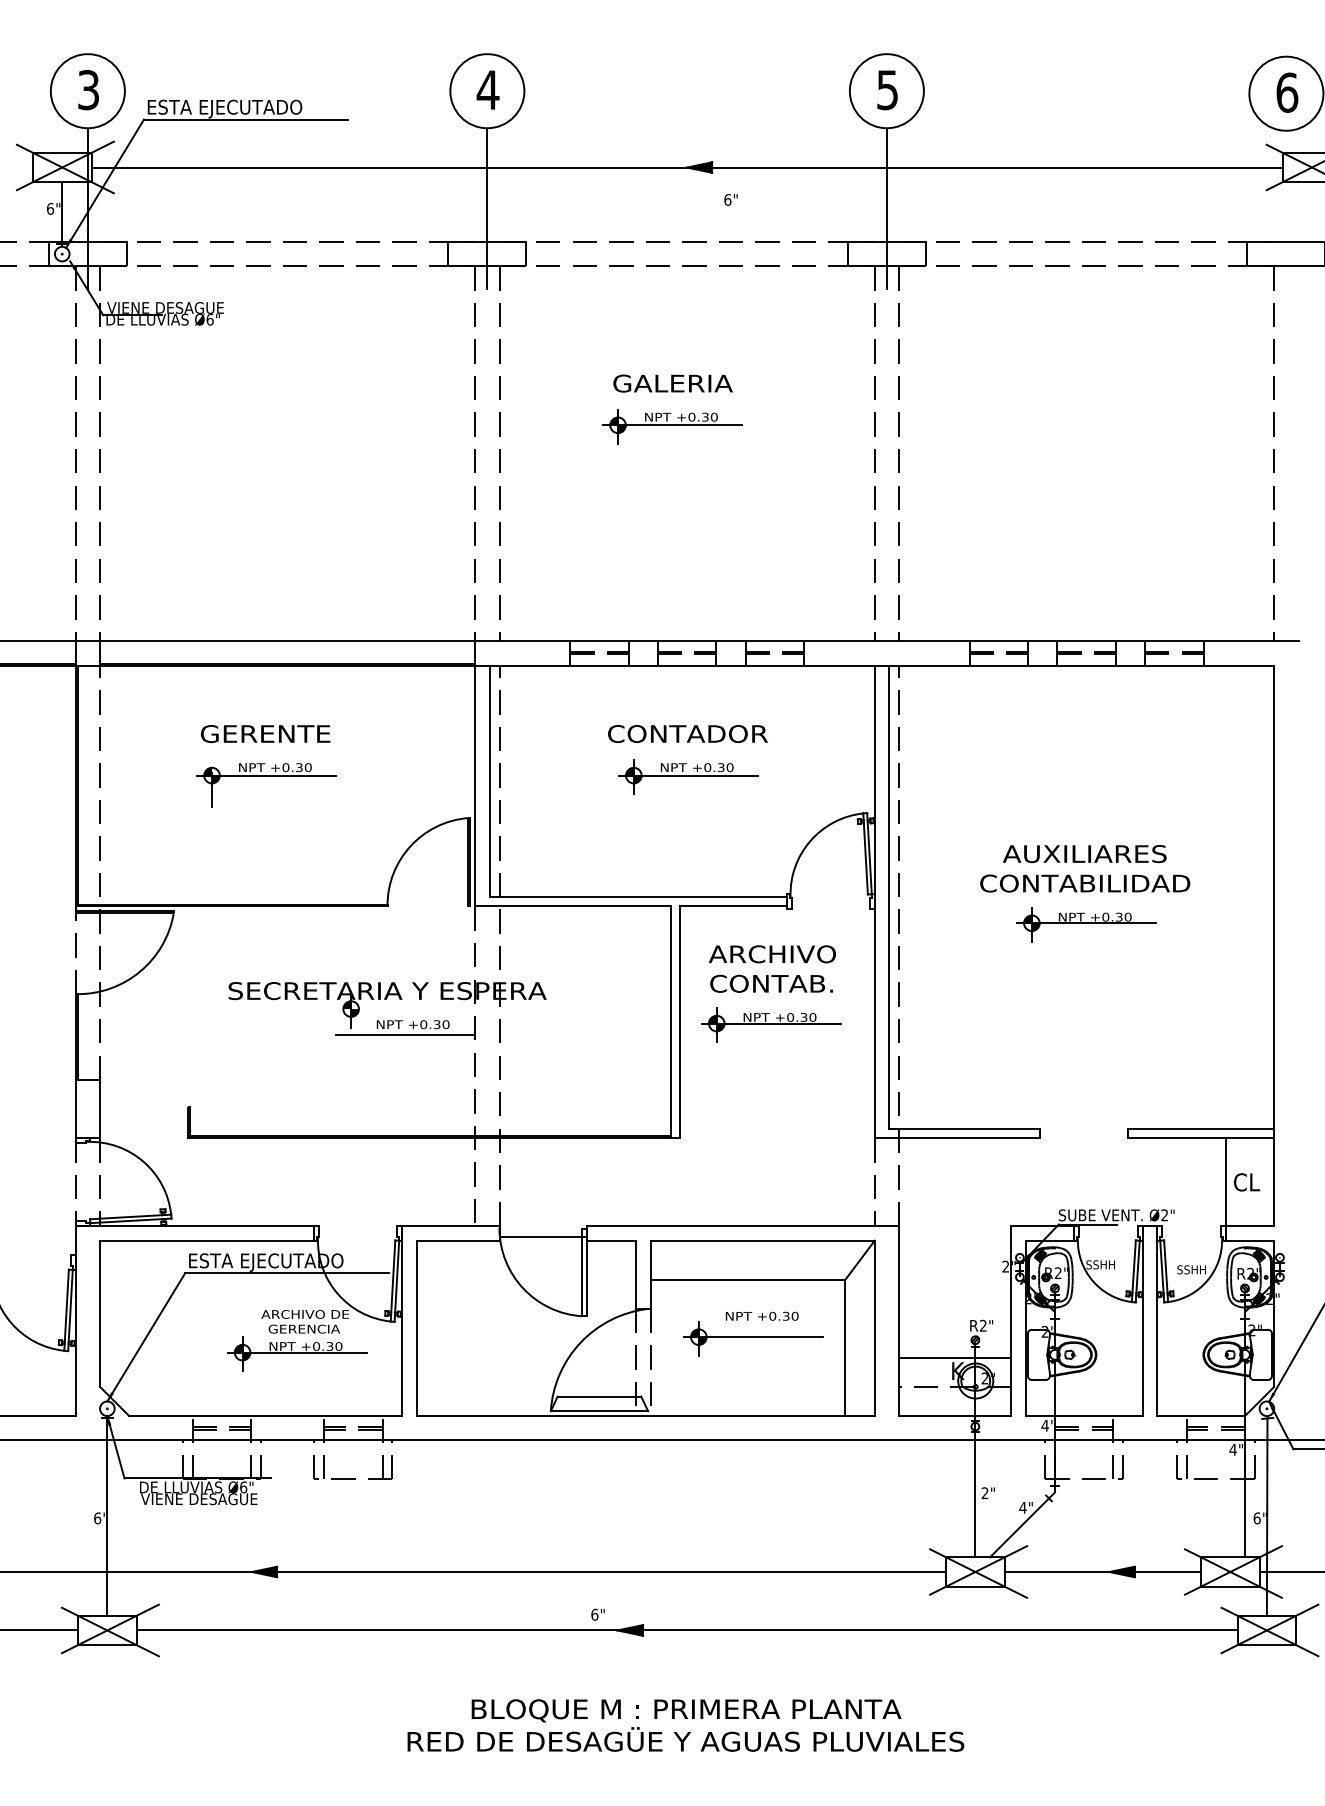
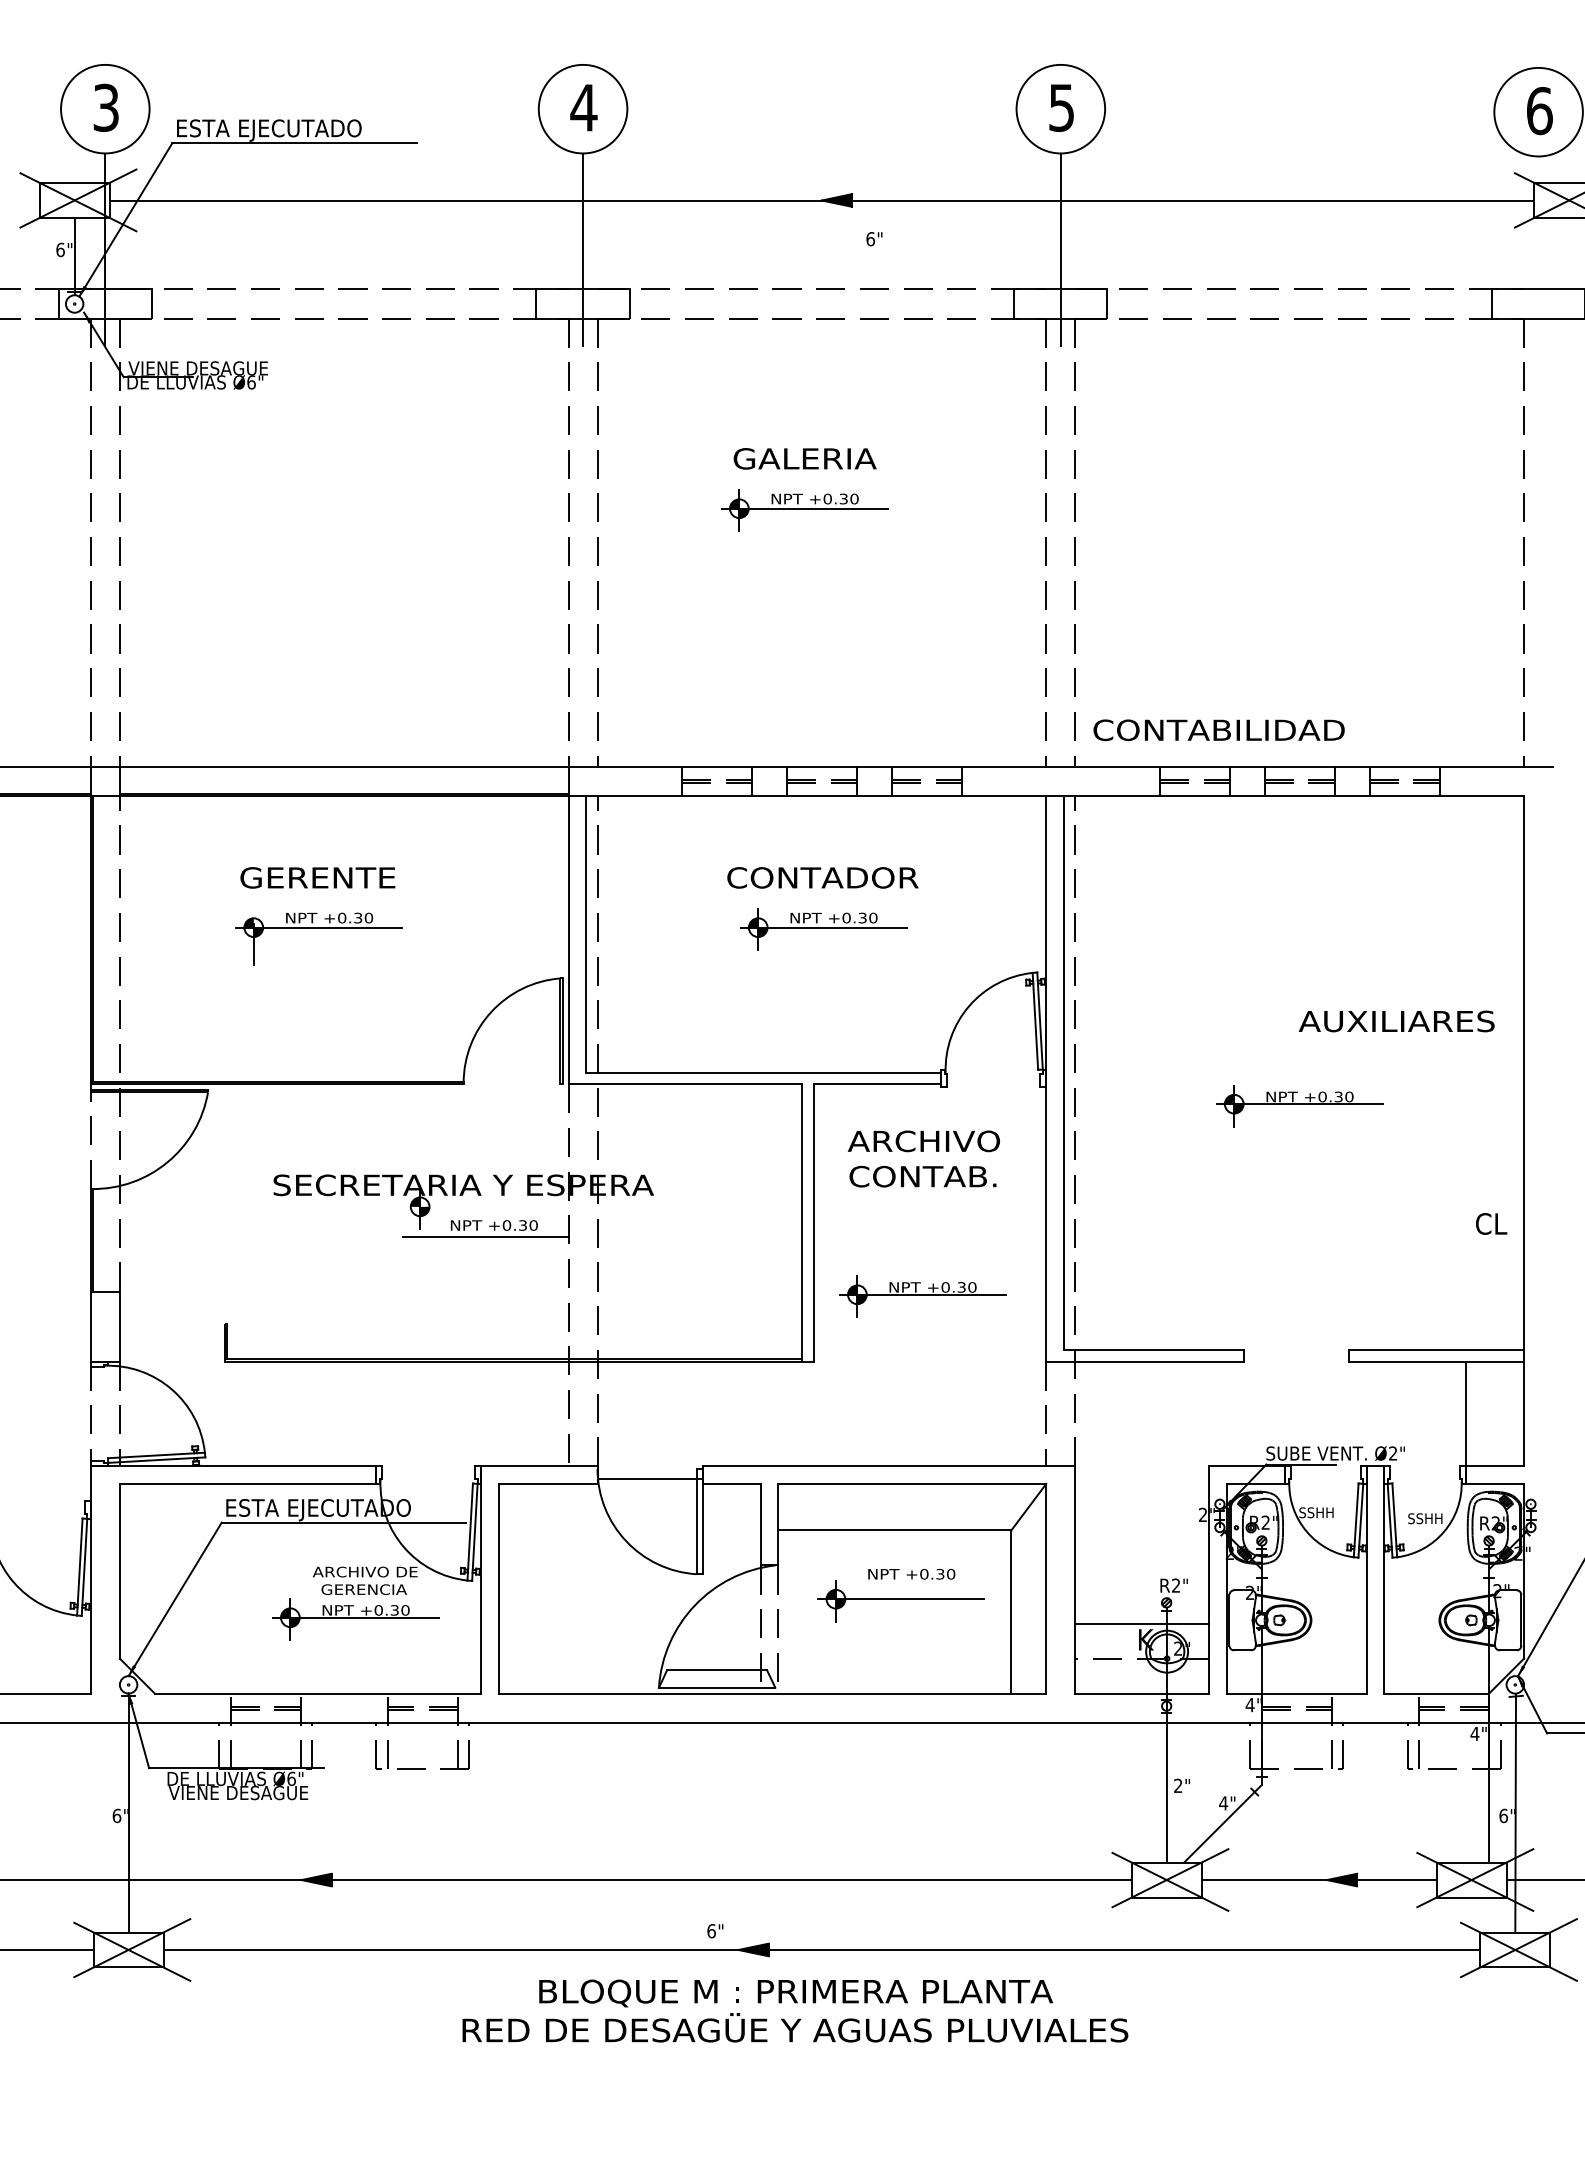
text: (1084, 854) -> (1396, 1021), moved
text: (1085, 883) -> (1219, 730), moved
part: (771, 1024) -> (922, 1295), moved
text: (1247, 1182) -> (1492, 1224), moved
text: (685, 1725) -> (794, 2011), moved

